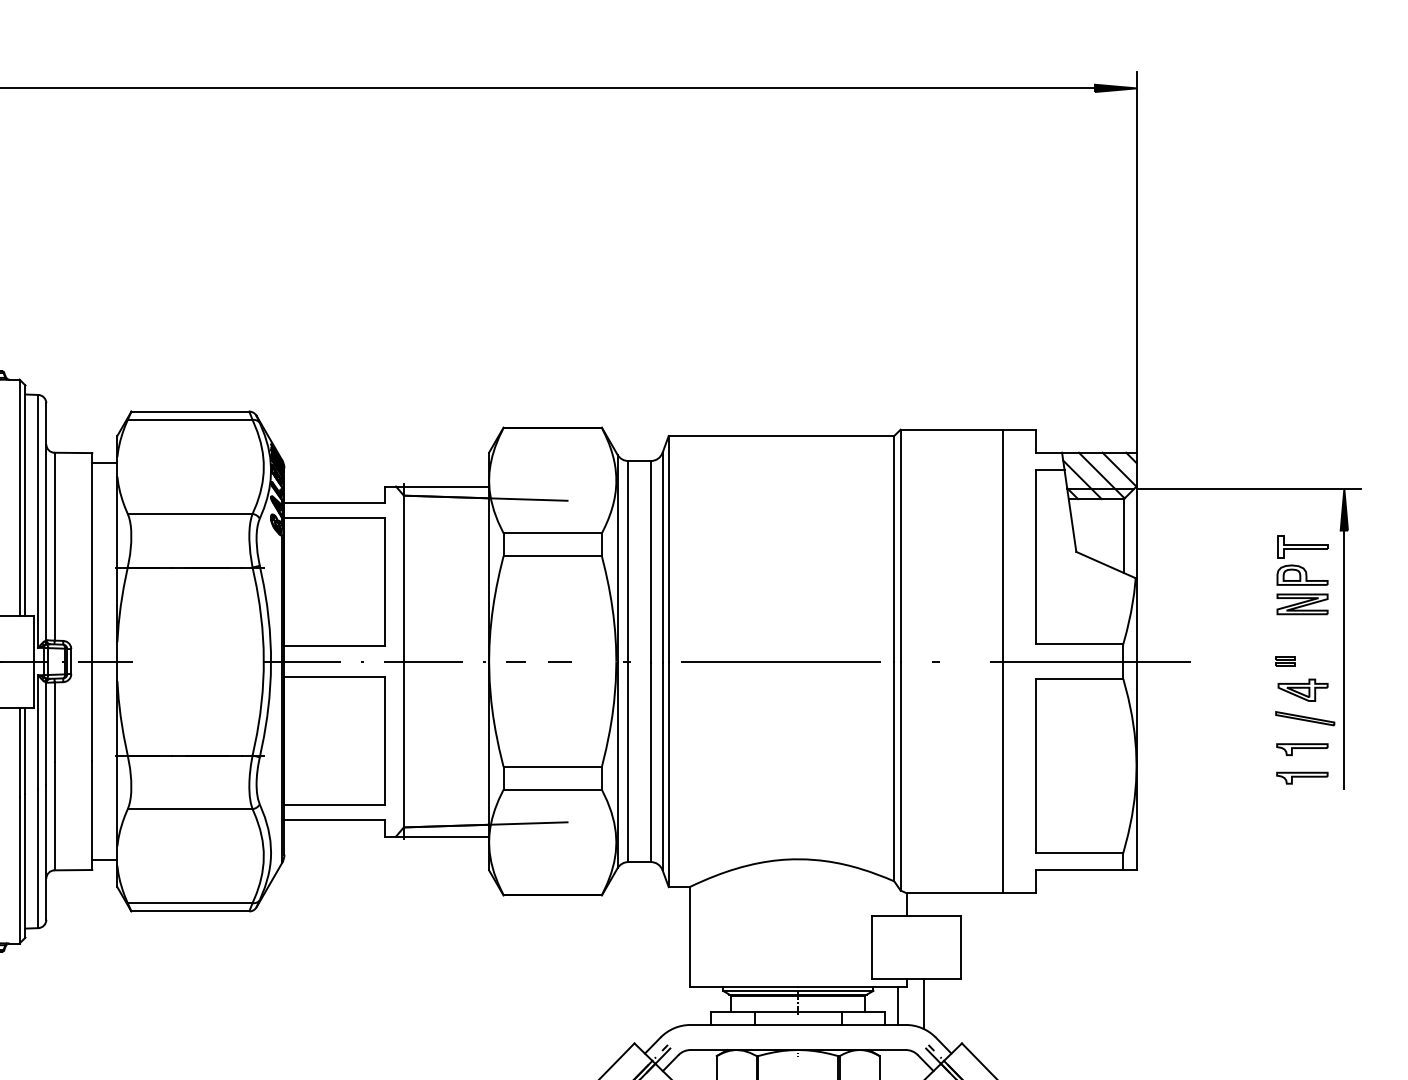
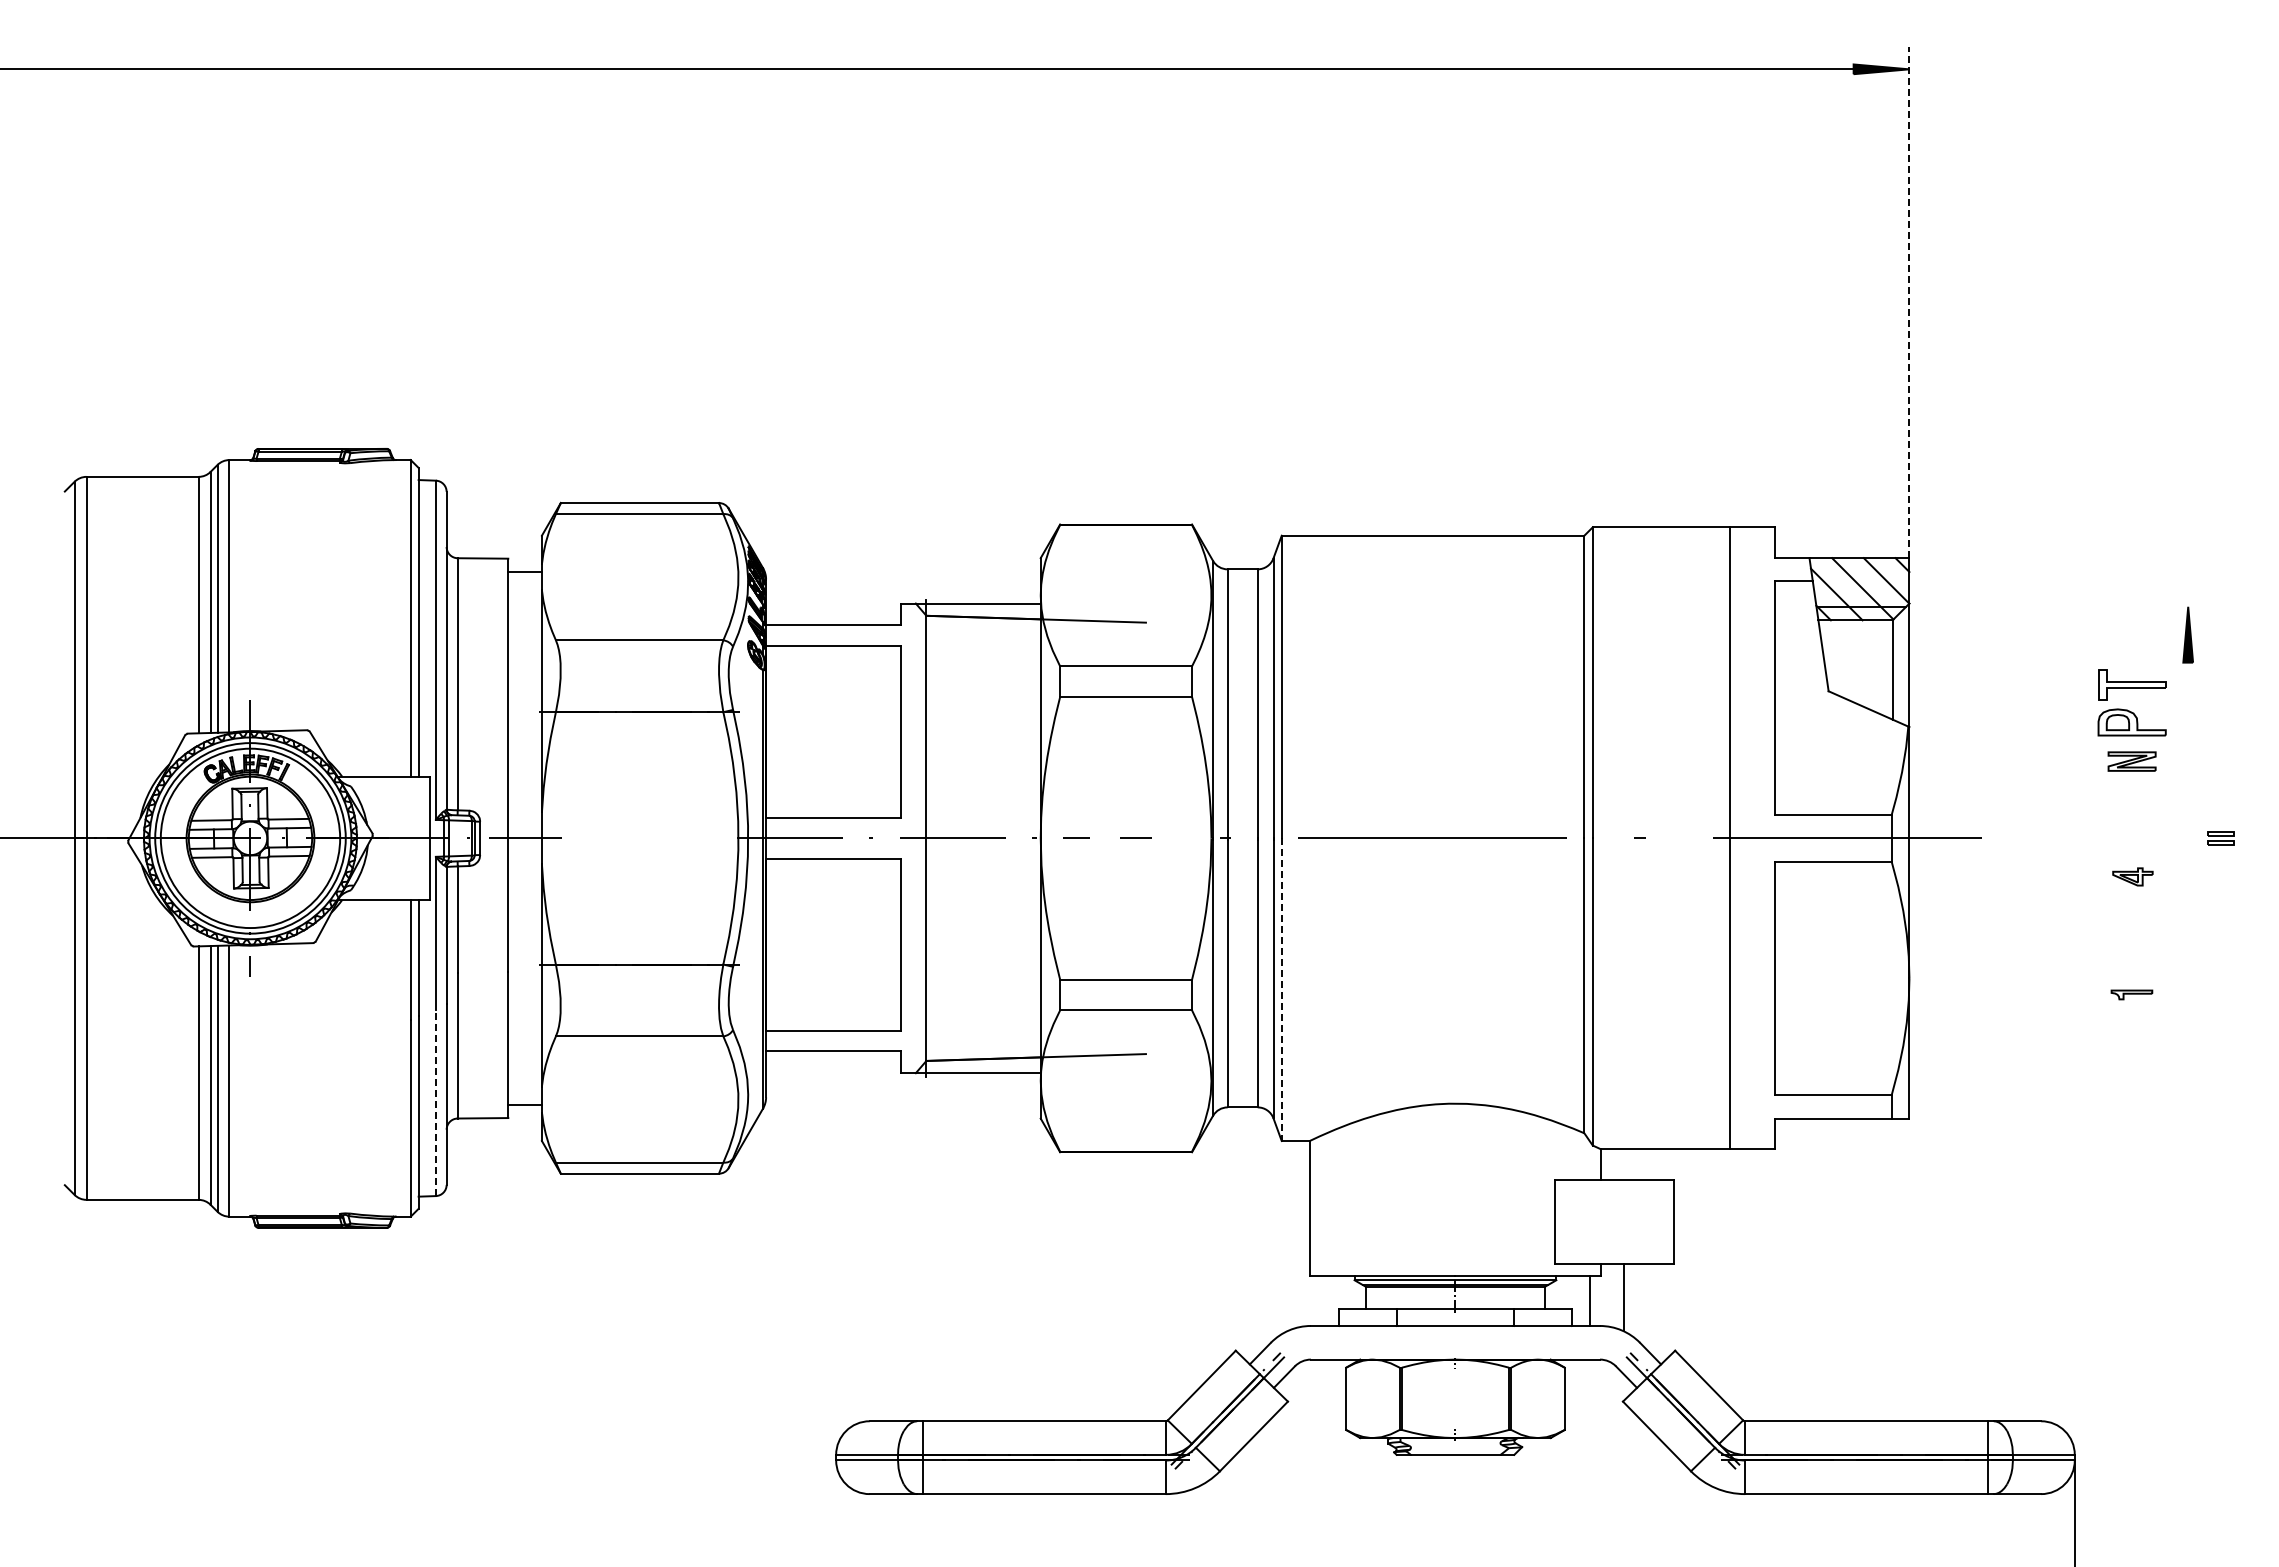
line: (1136, 262) -> (1909, 302), solid -> dashed
line: (1248, 488) -> (2059, 606), removed
part: (1302, 604) -> (2131, 761), size x0.7
line: (1344, 659) -> (2188, 835), removed
part: (1284, 661) -> (2220, 838), moved
part: (1302, 689) -> (2132, 876), size x0.6
part: (1305, 718) -> (2135, 914), removed
part: (1302, 749) -> (2131, 956), removed
line: (668, 774) -> (1281, 990), solid -> dashed
part: (1302, 777) -> (2131, 994), size x0.6
line: (38, 858) -> (435, 1102), solid -> dashed

